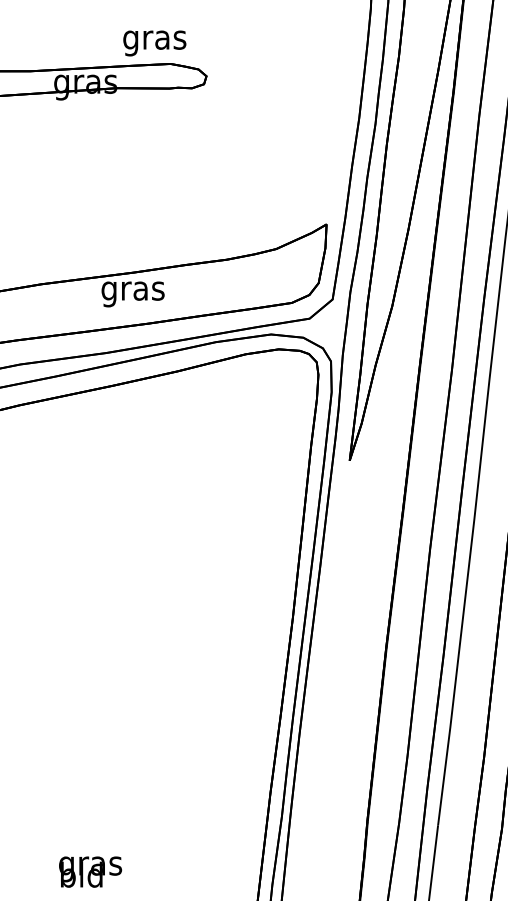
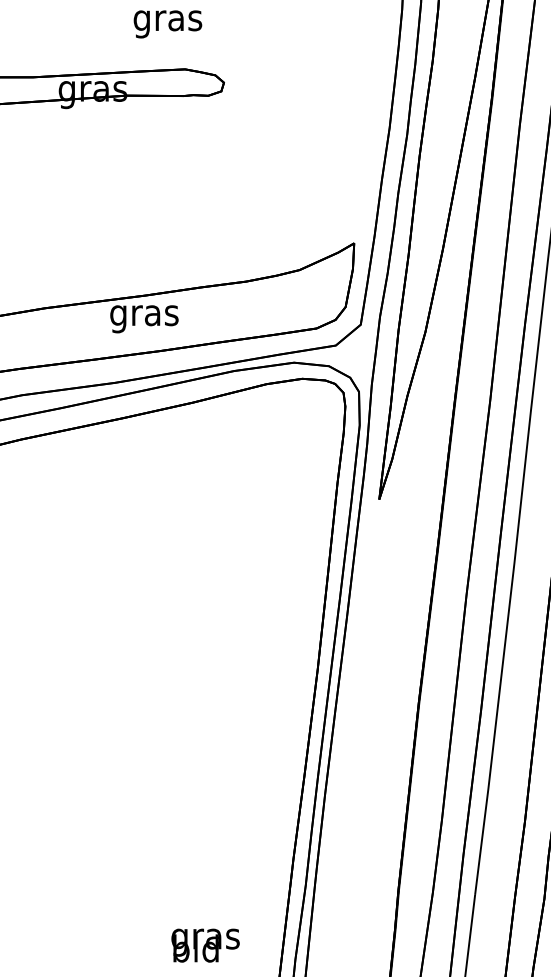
text: (154, 43) -> (167, 24), moved
text: (90, 871) -> (205, 944), moved

